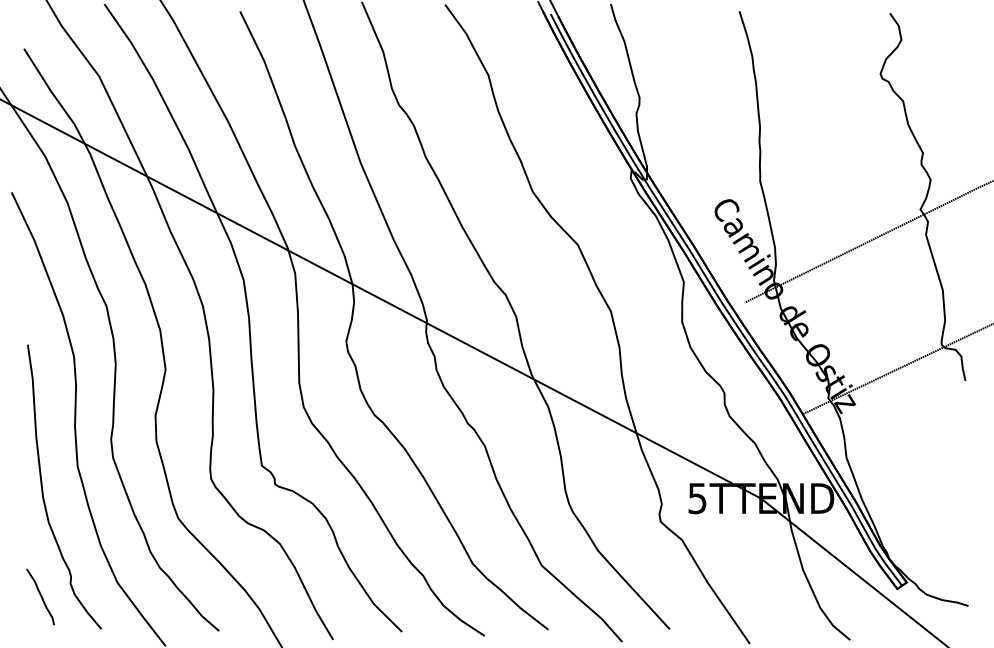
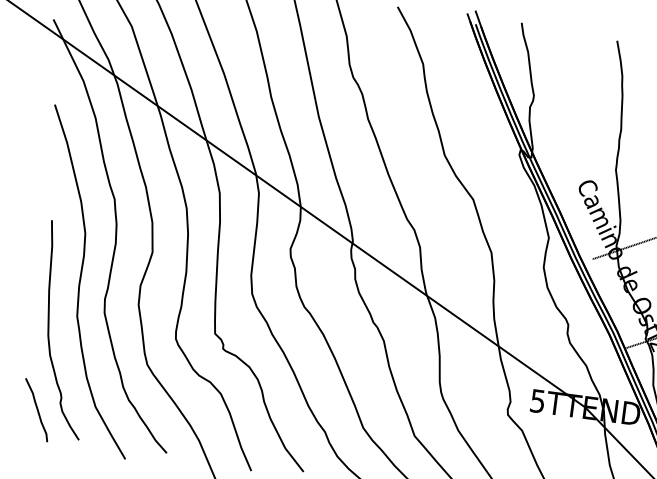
part: (40, 596) -> (36, 409), size x1.43

